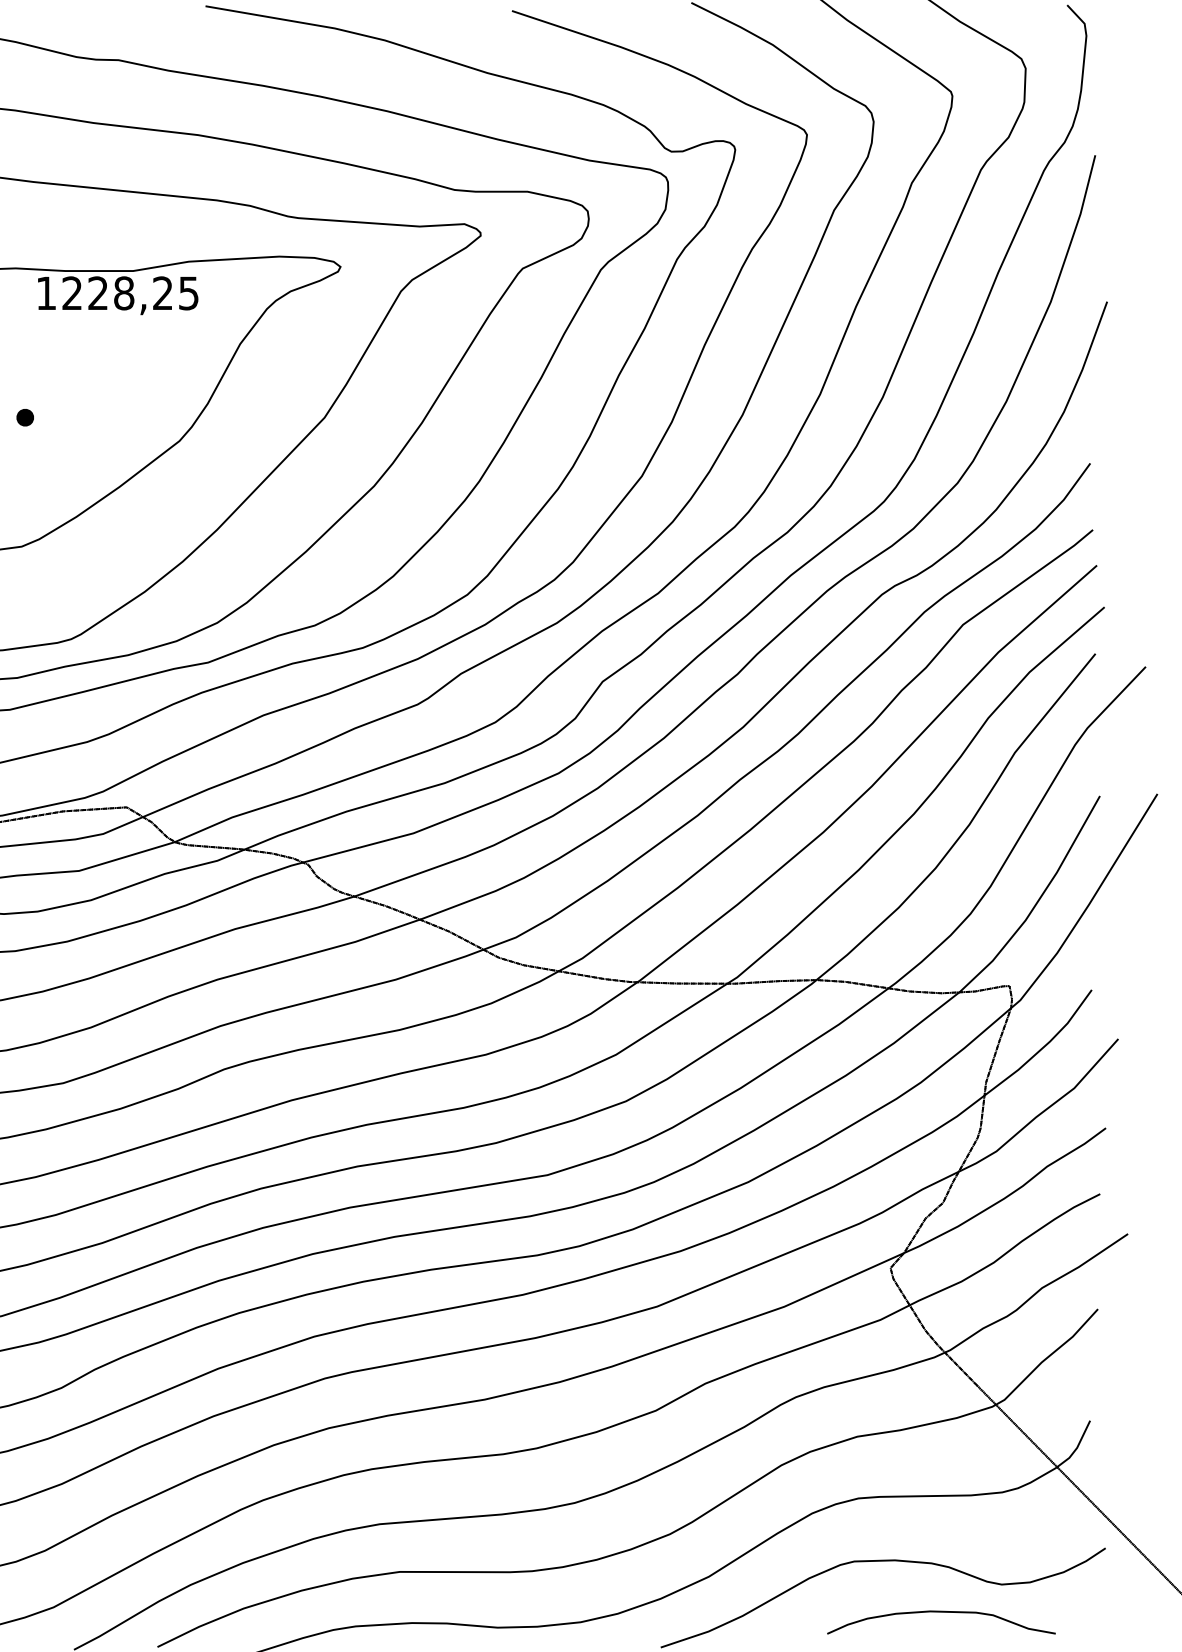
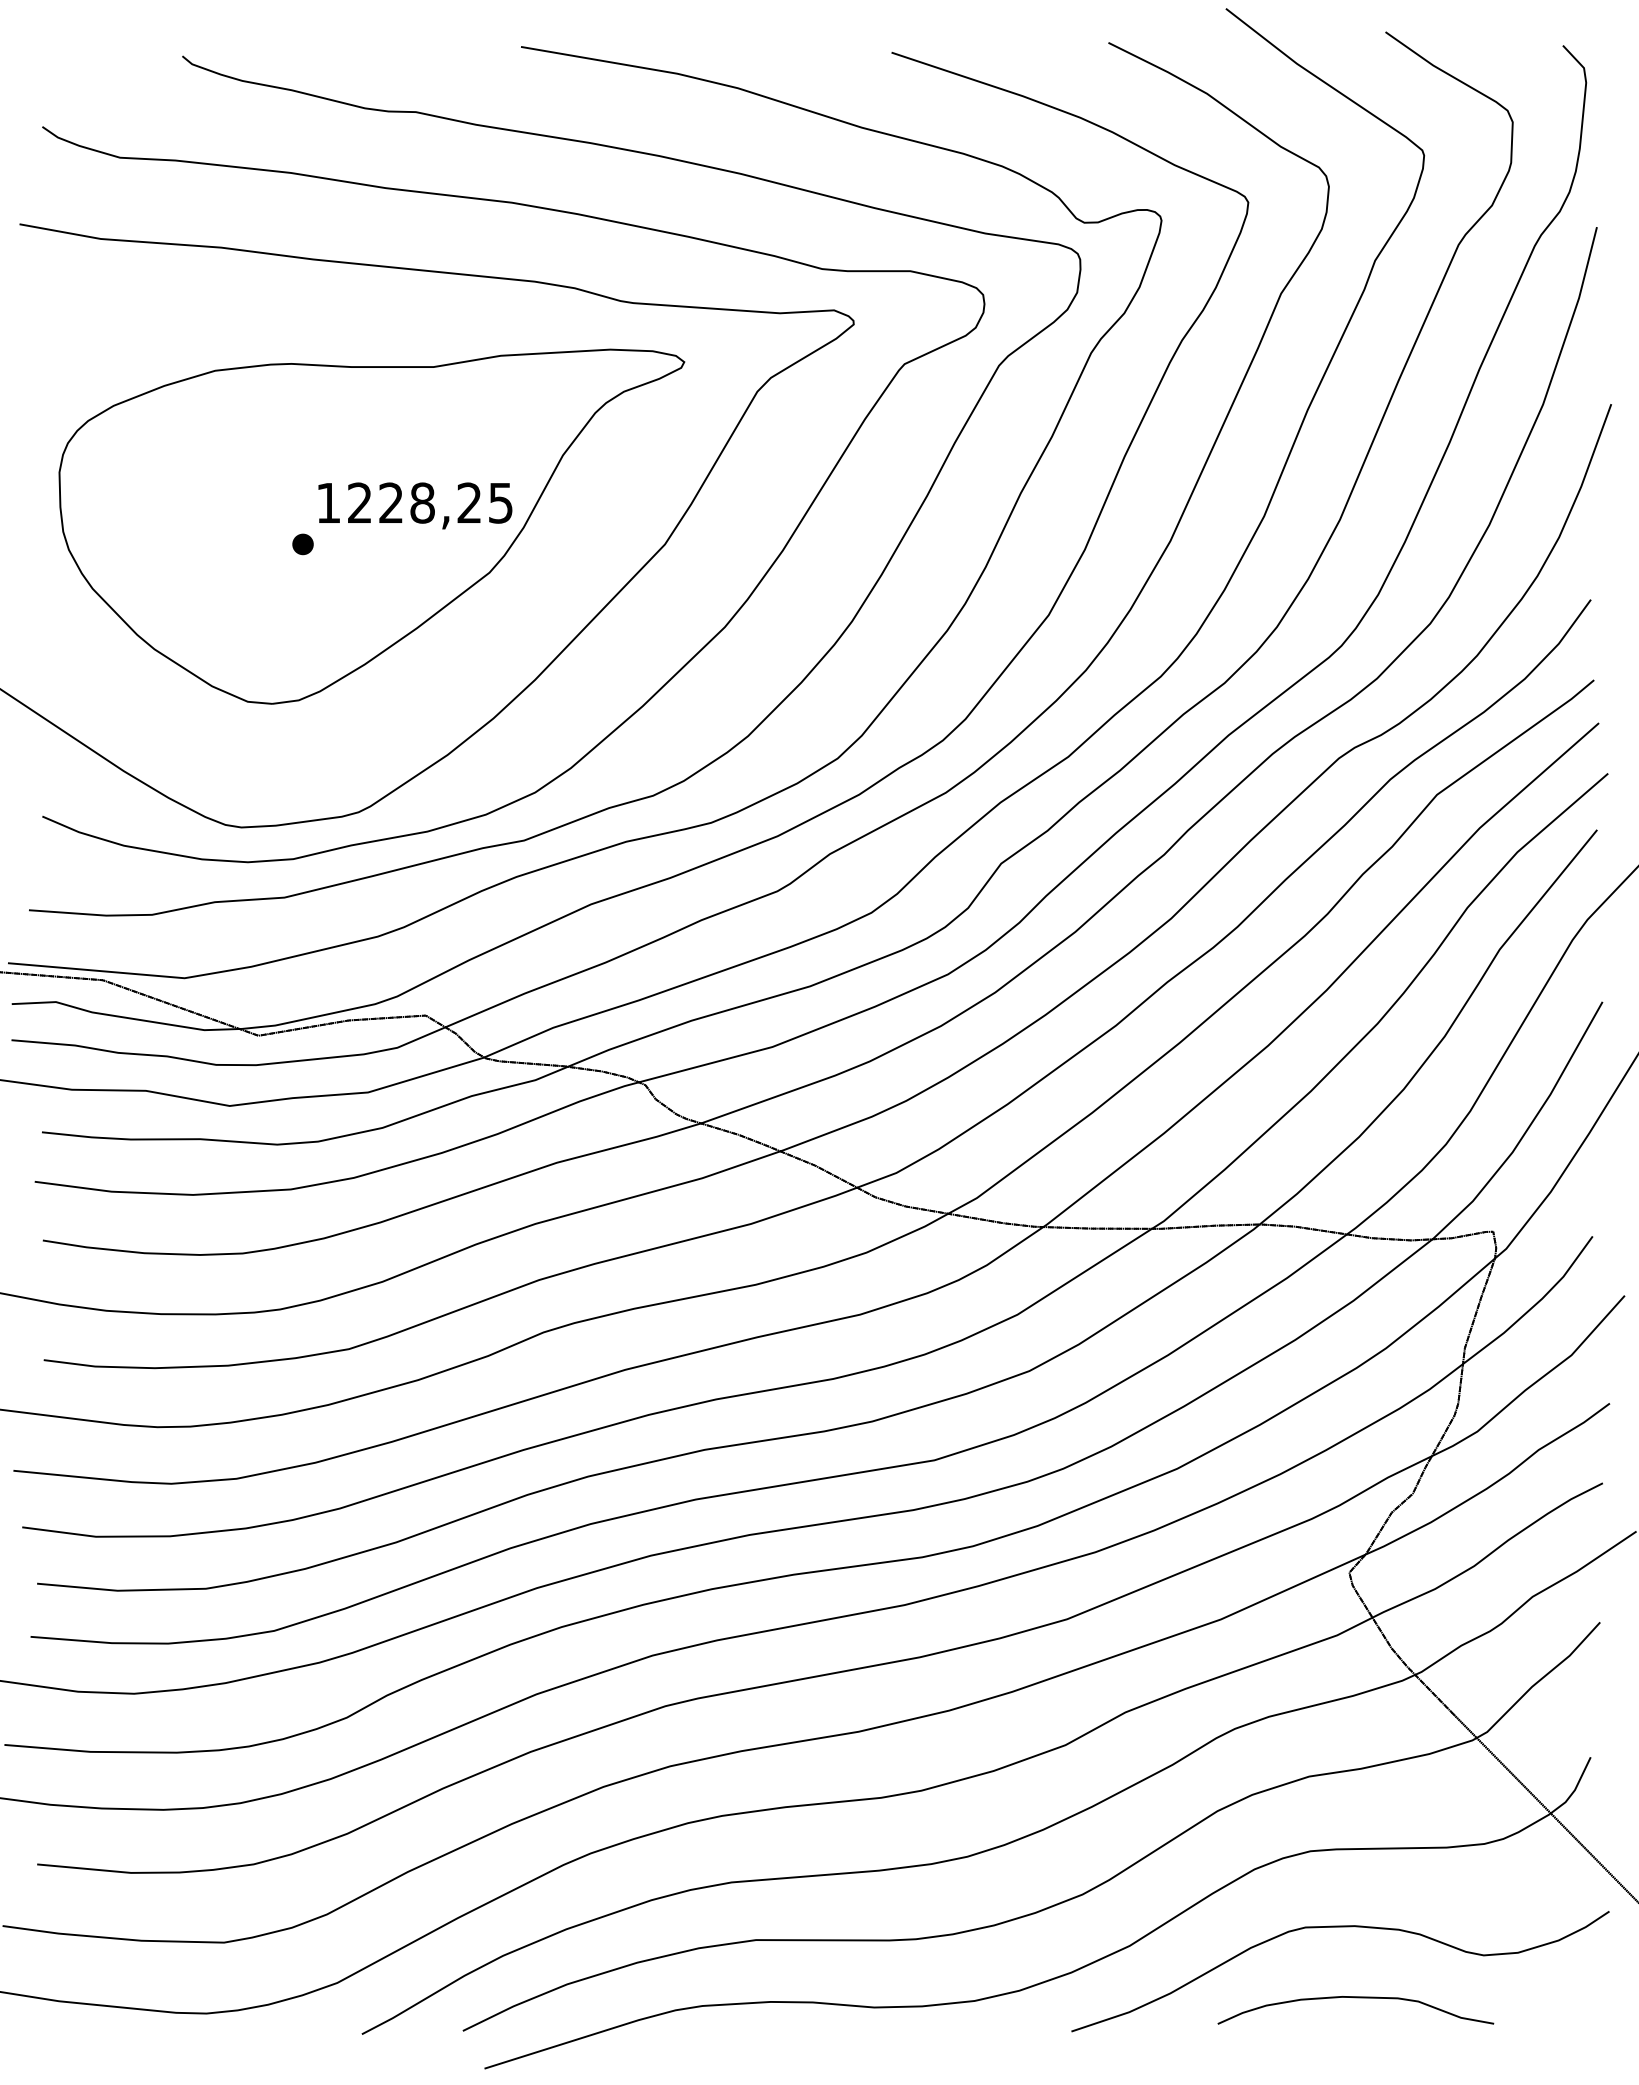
text: (118, 295) -> (415, 505), moved
part: (941, 1612) -> (1355, 1998), moved

